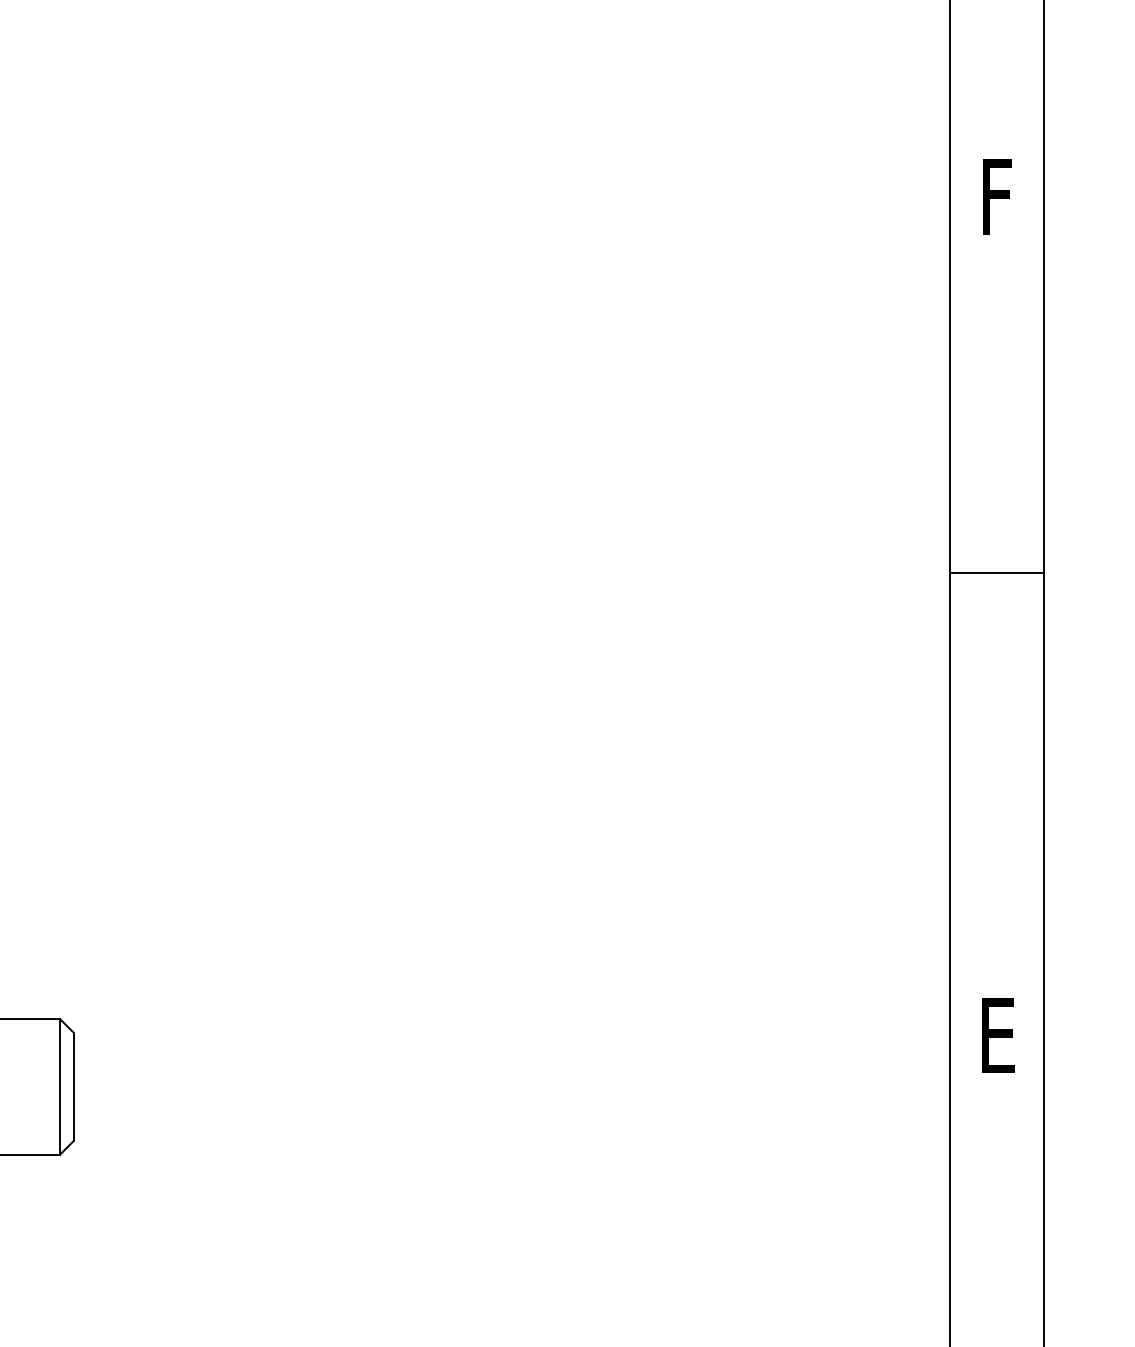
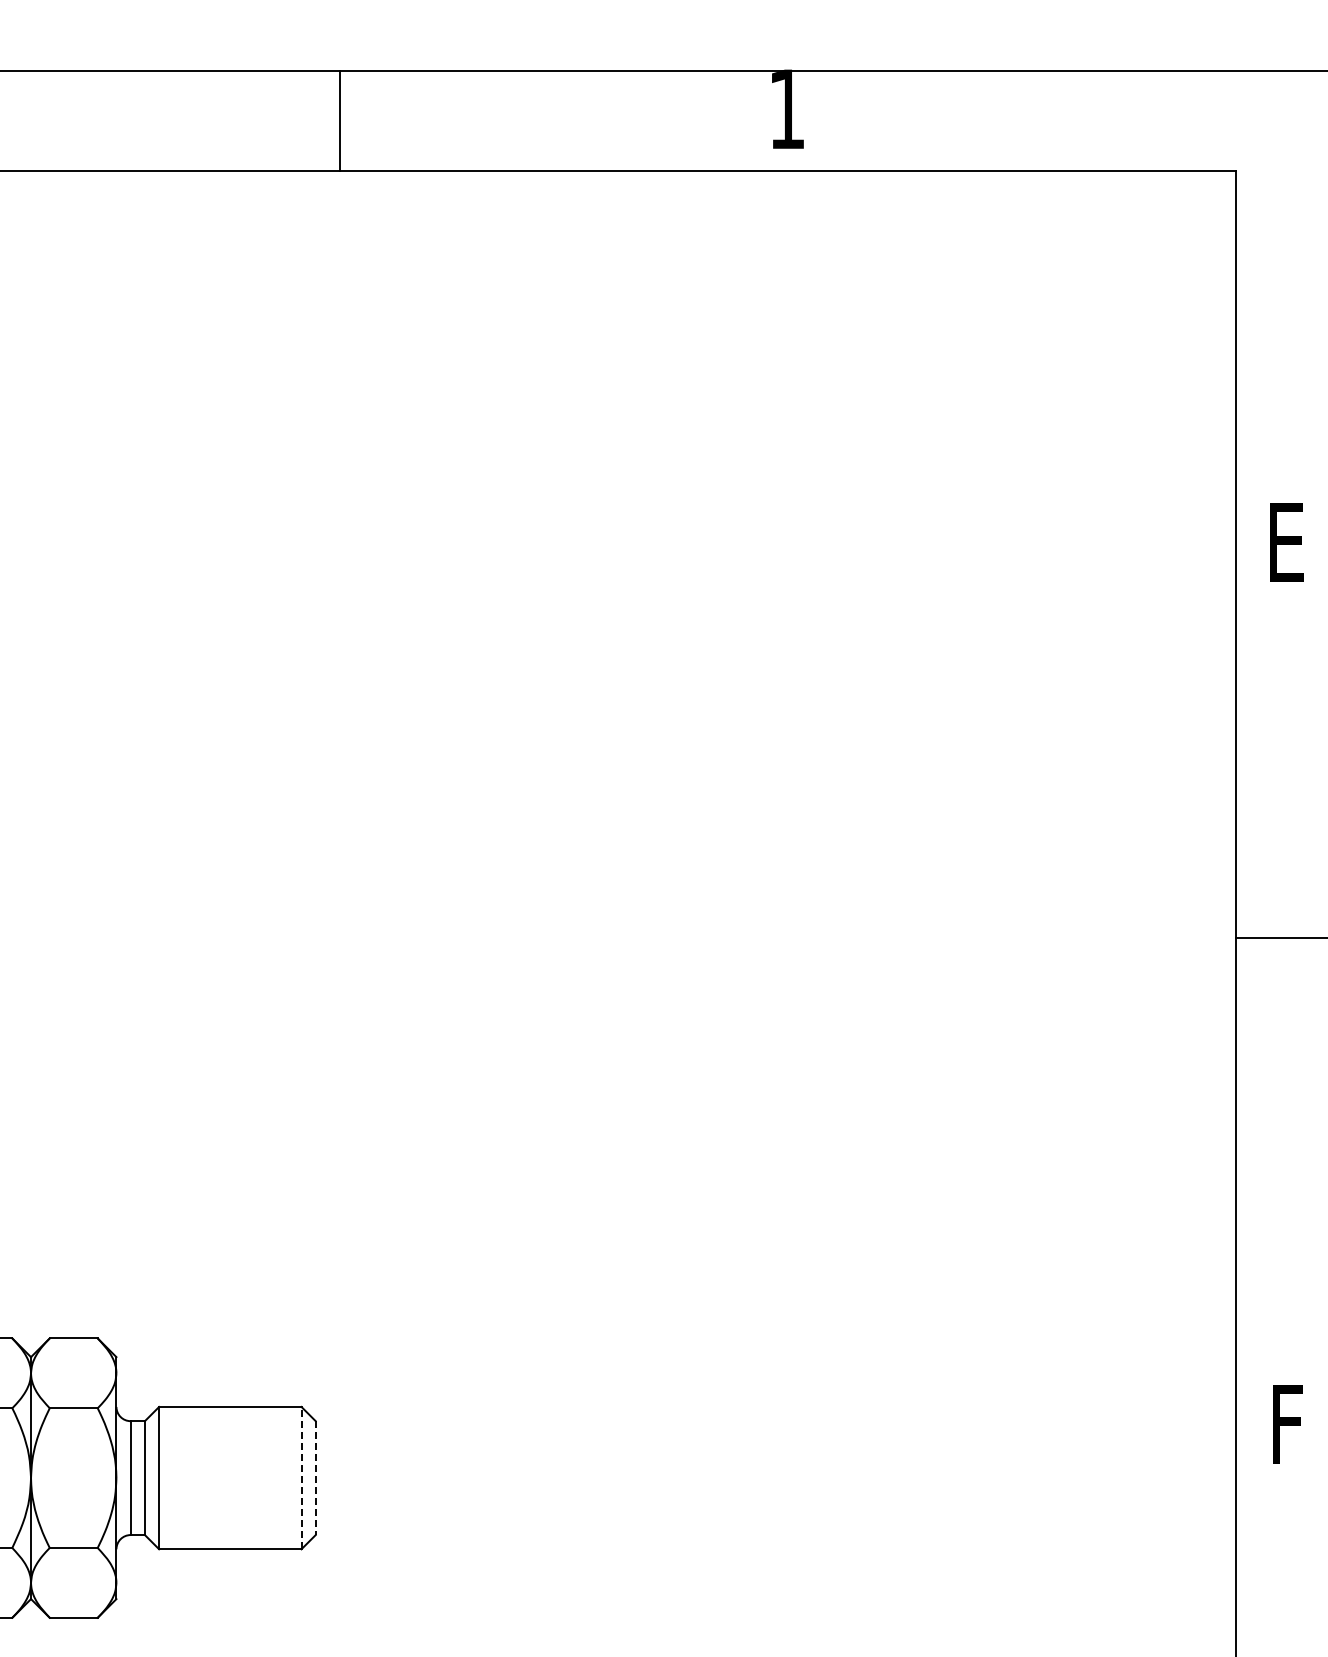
text: (997, 196) -> (1286, 542), F -> E
text: (998, 1035) -> (1287, 1424), E -> F
line: (60, 1086) -> (301, 1477), solid -> dashed
line: (73, 1087) -> (315, 1478), solid -> dashed

